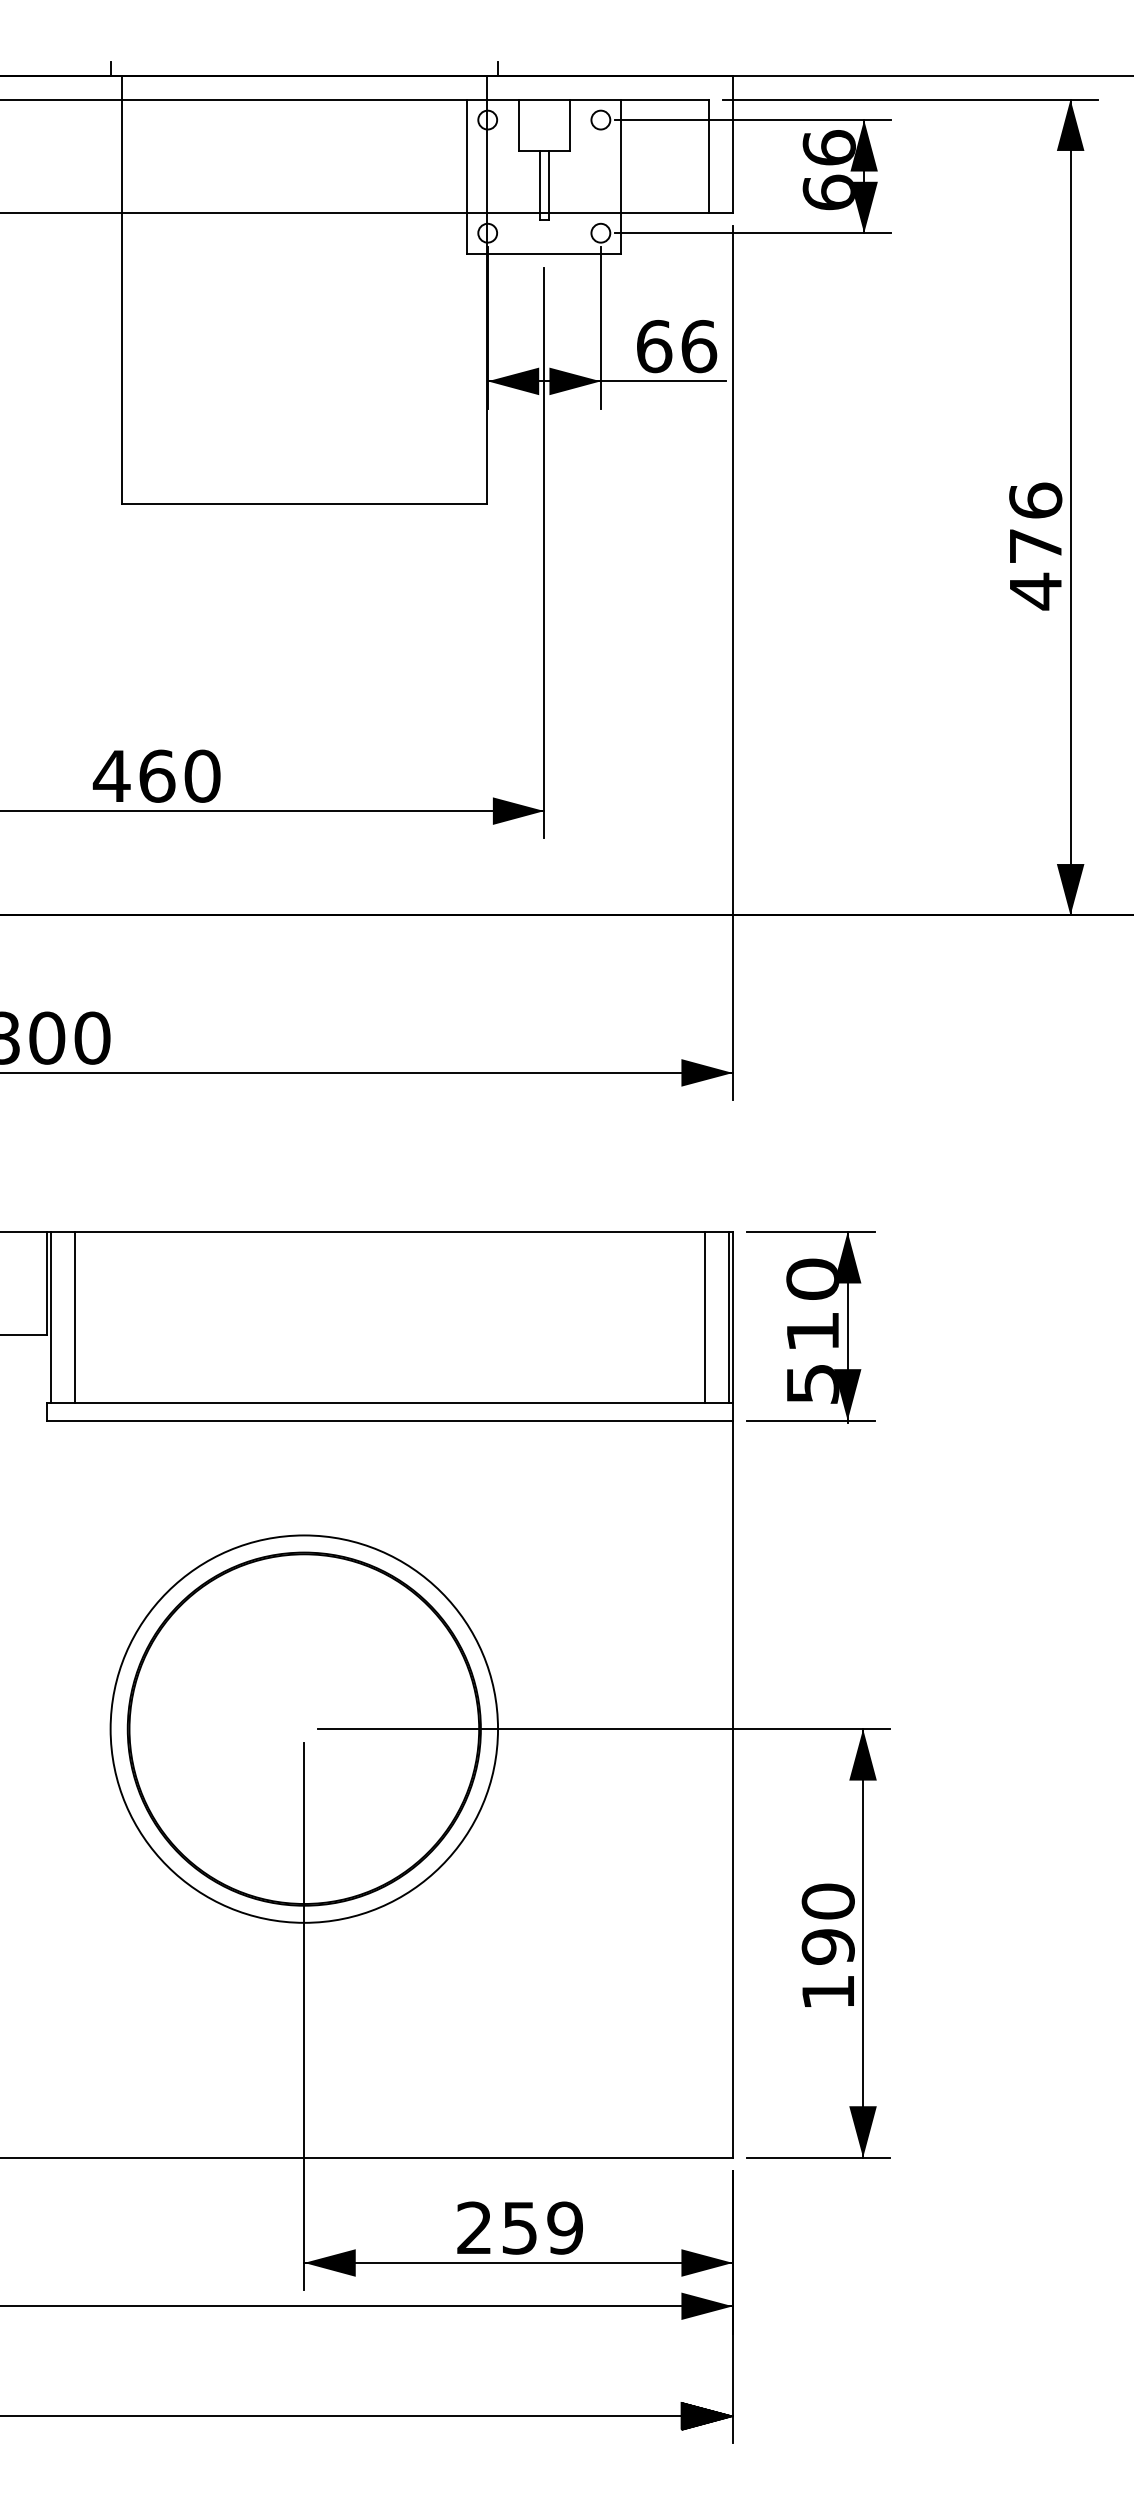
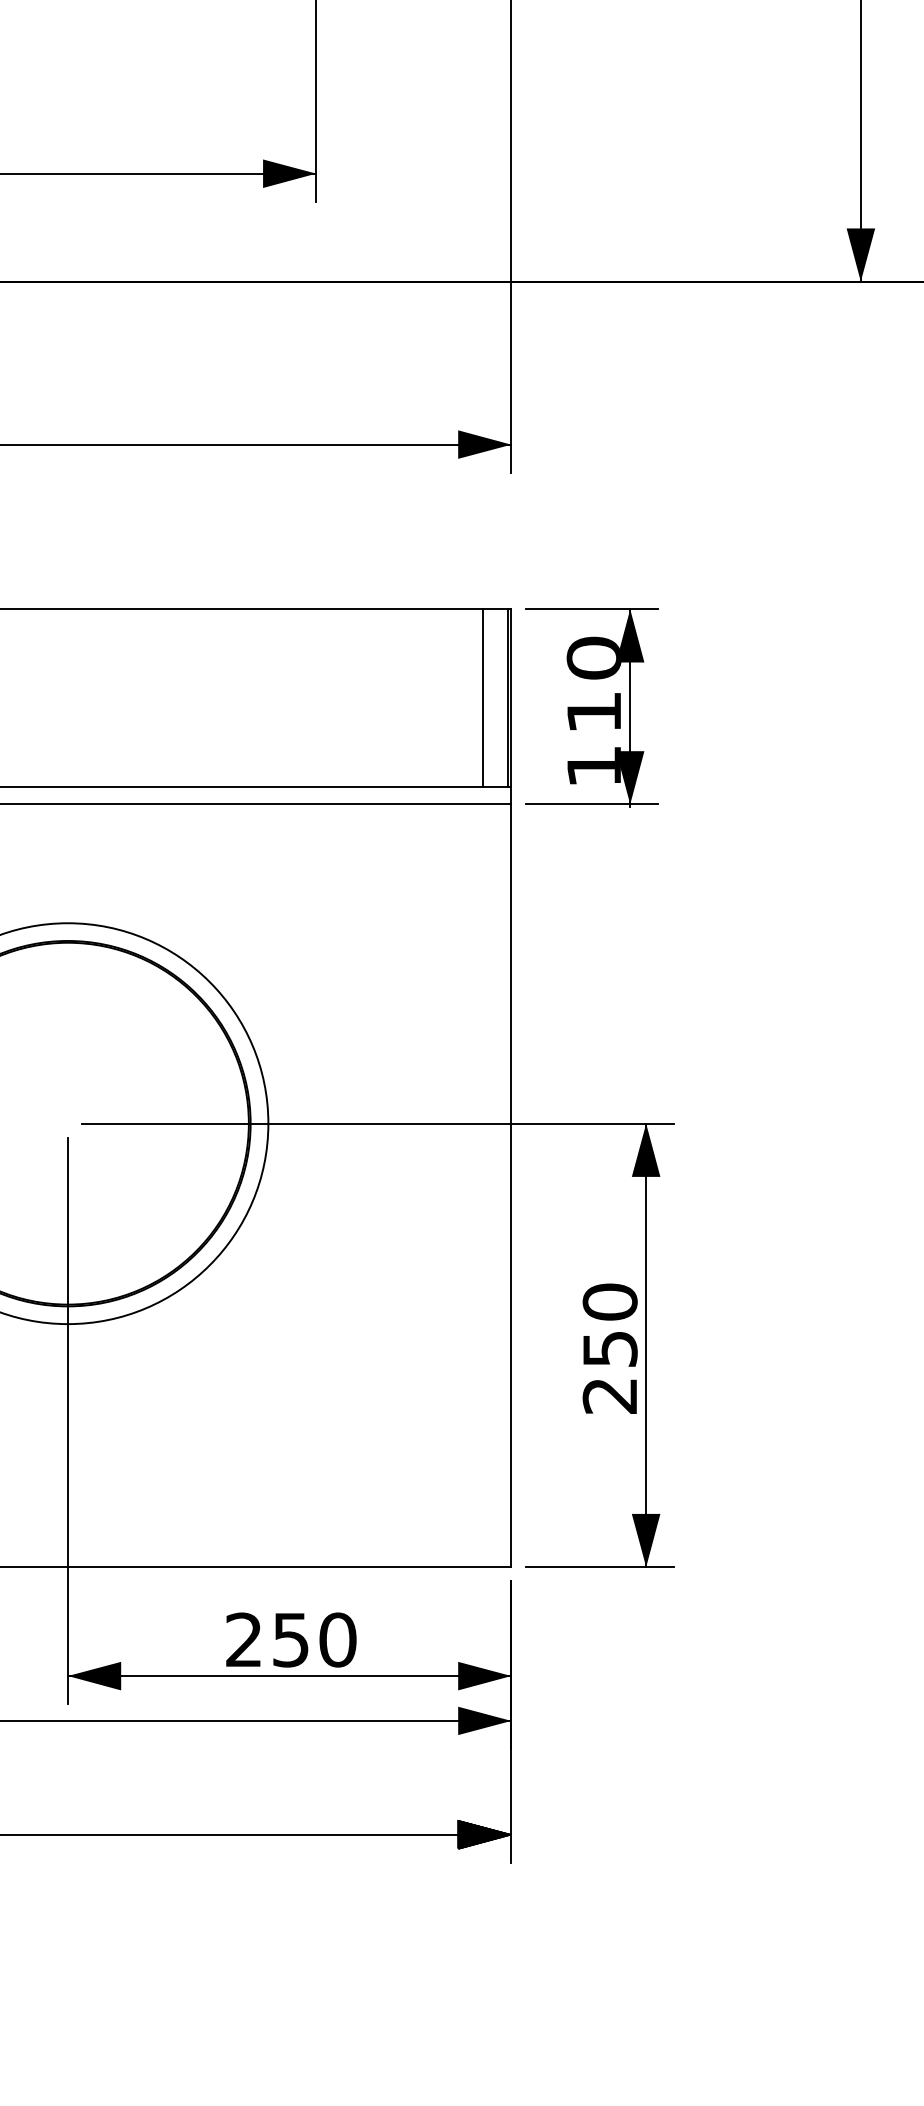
text: (813, 1384) -> (594, 767), 510 -> 110
text: (827, 1969) -> (609, 1372), 190 -> 250
text: (565, 2227) -> (338, 1639), 259 -> 250

